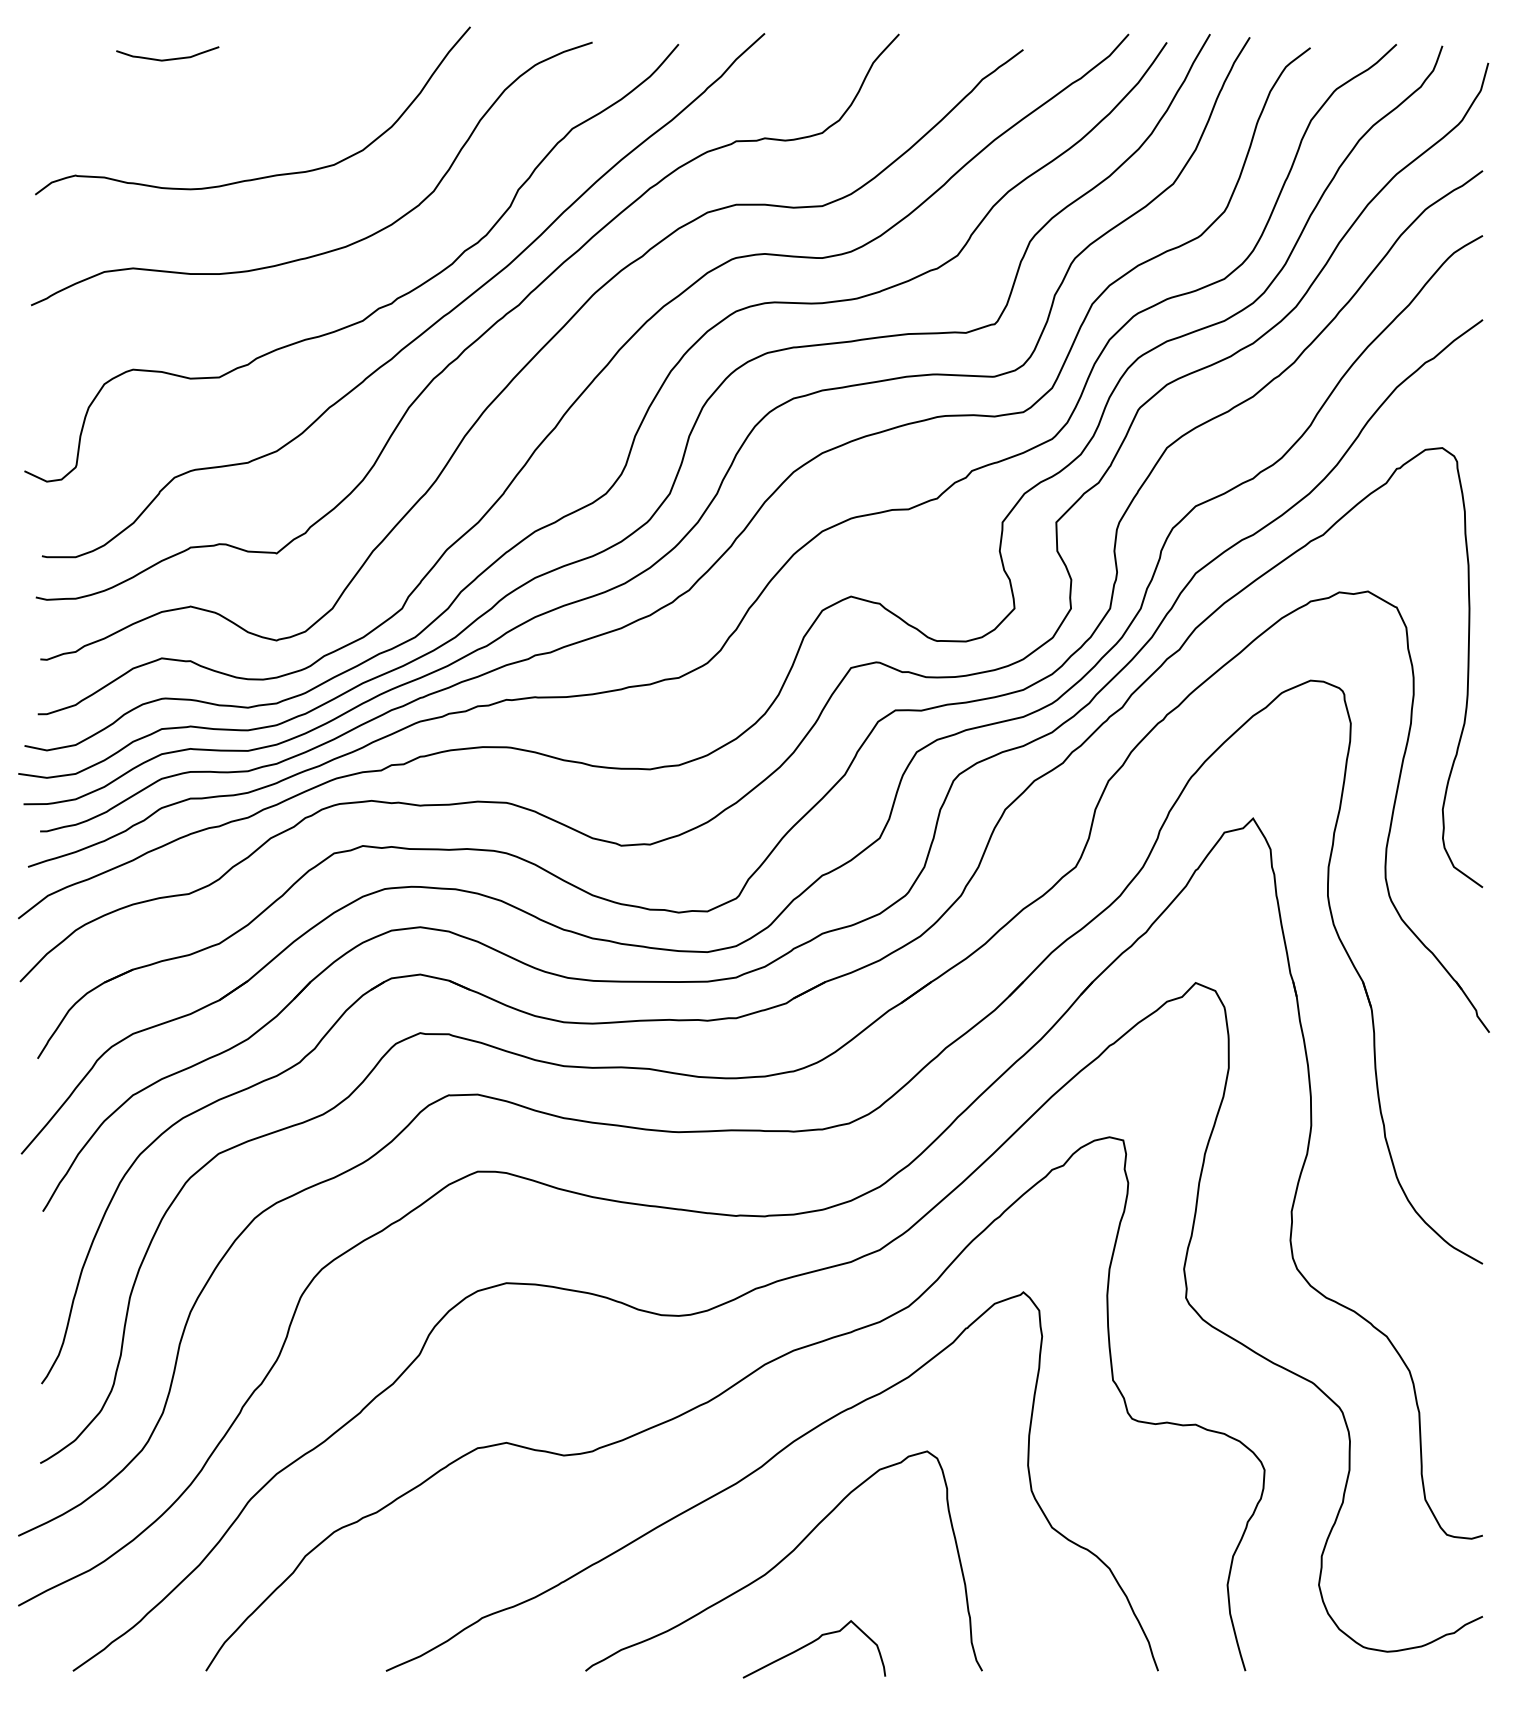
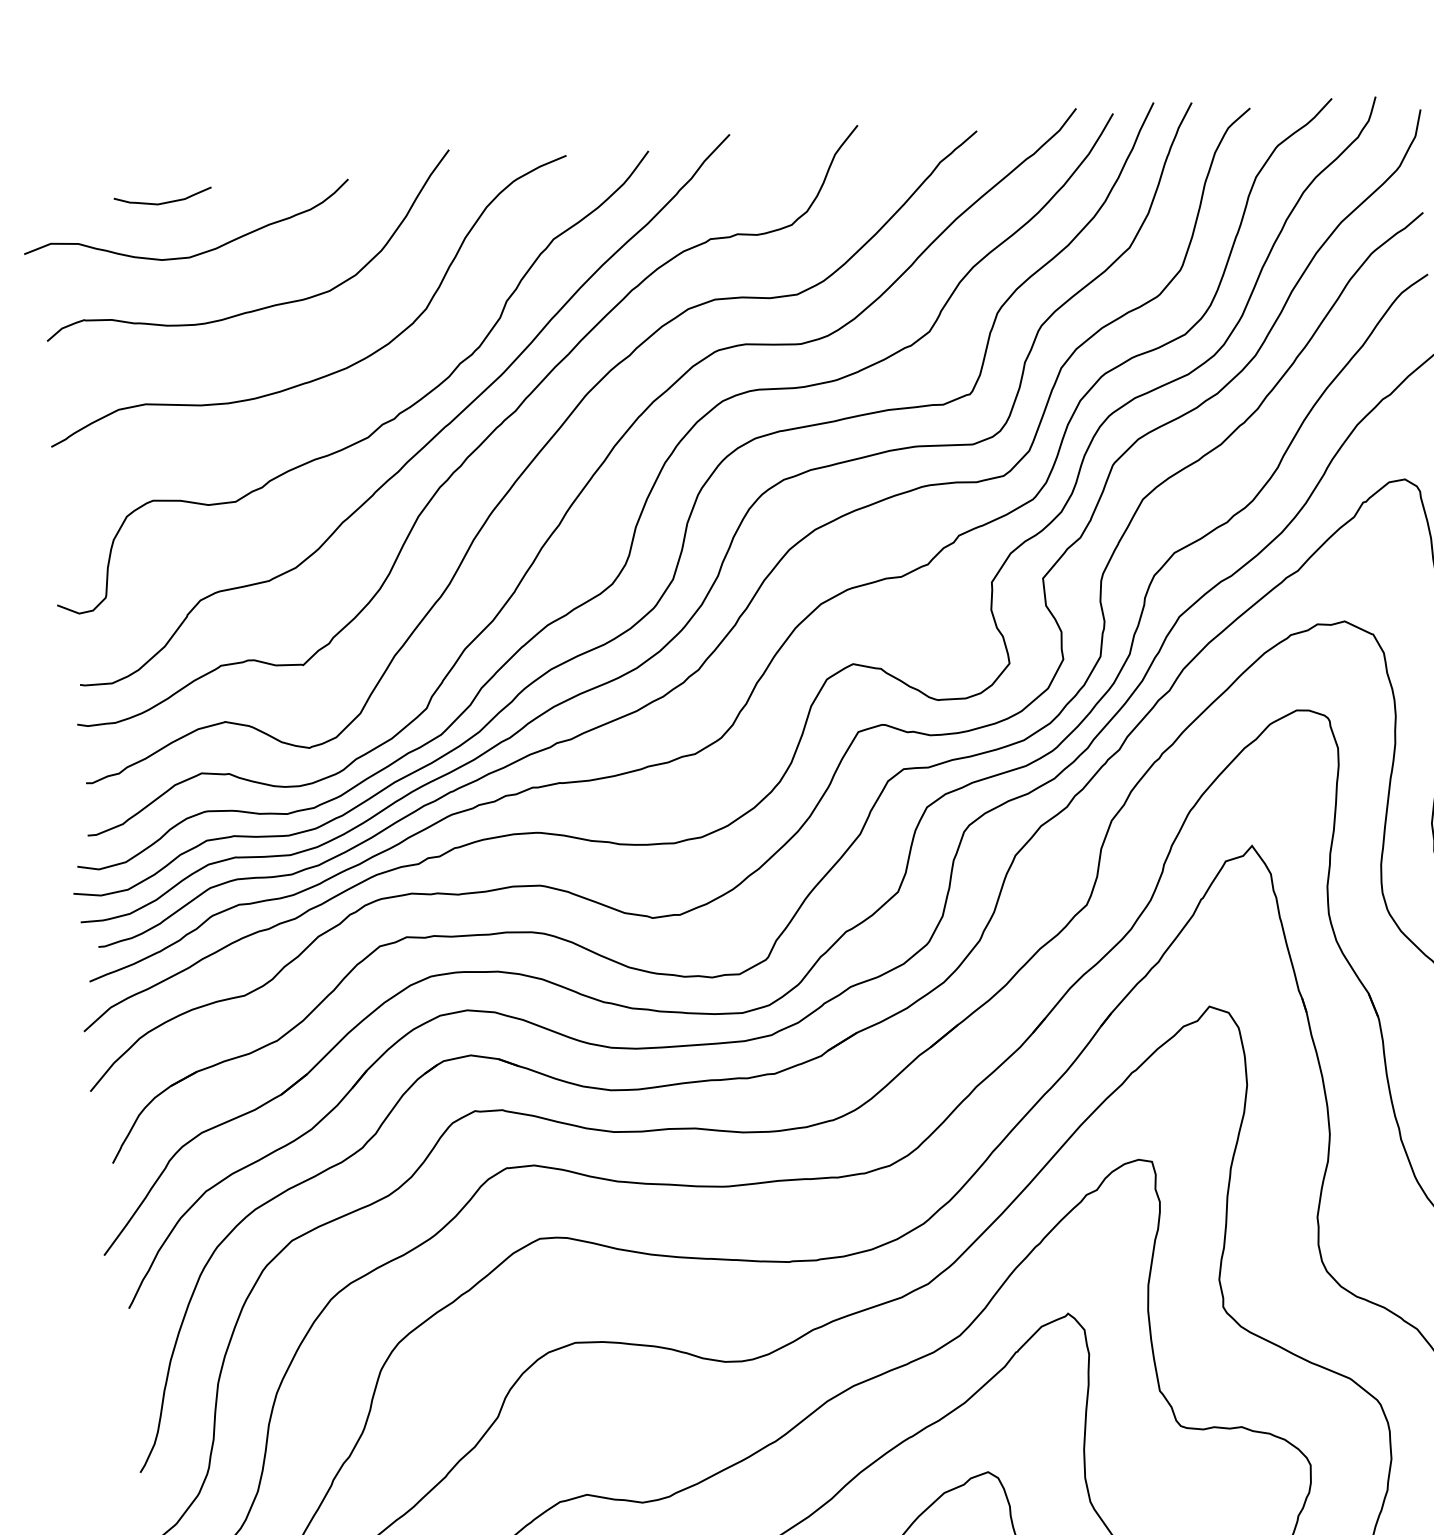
curve: (198, 115) -> (196, 254), added

